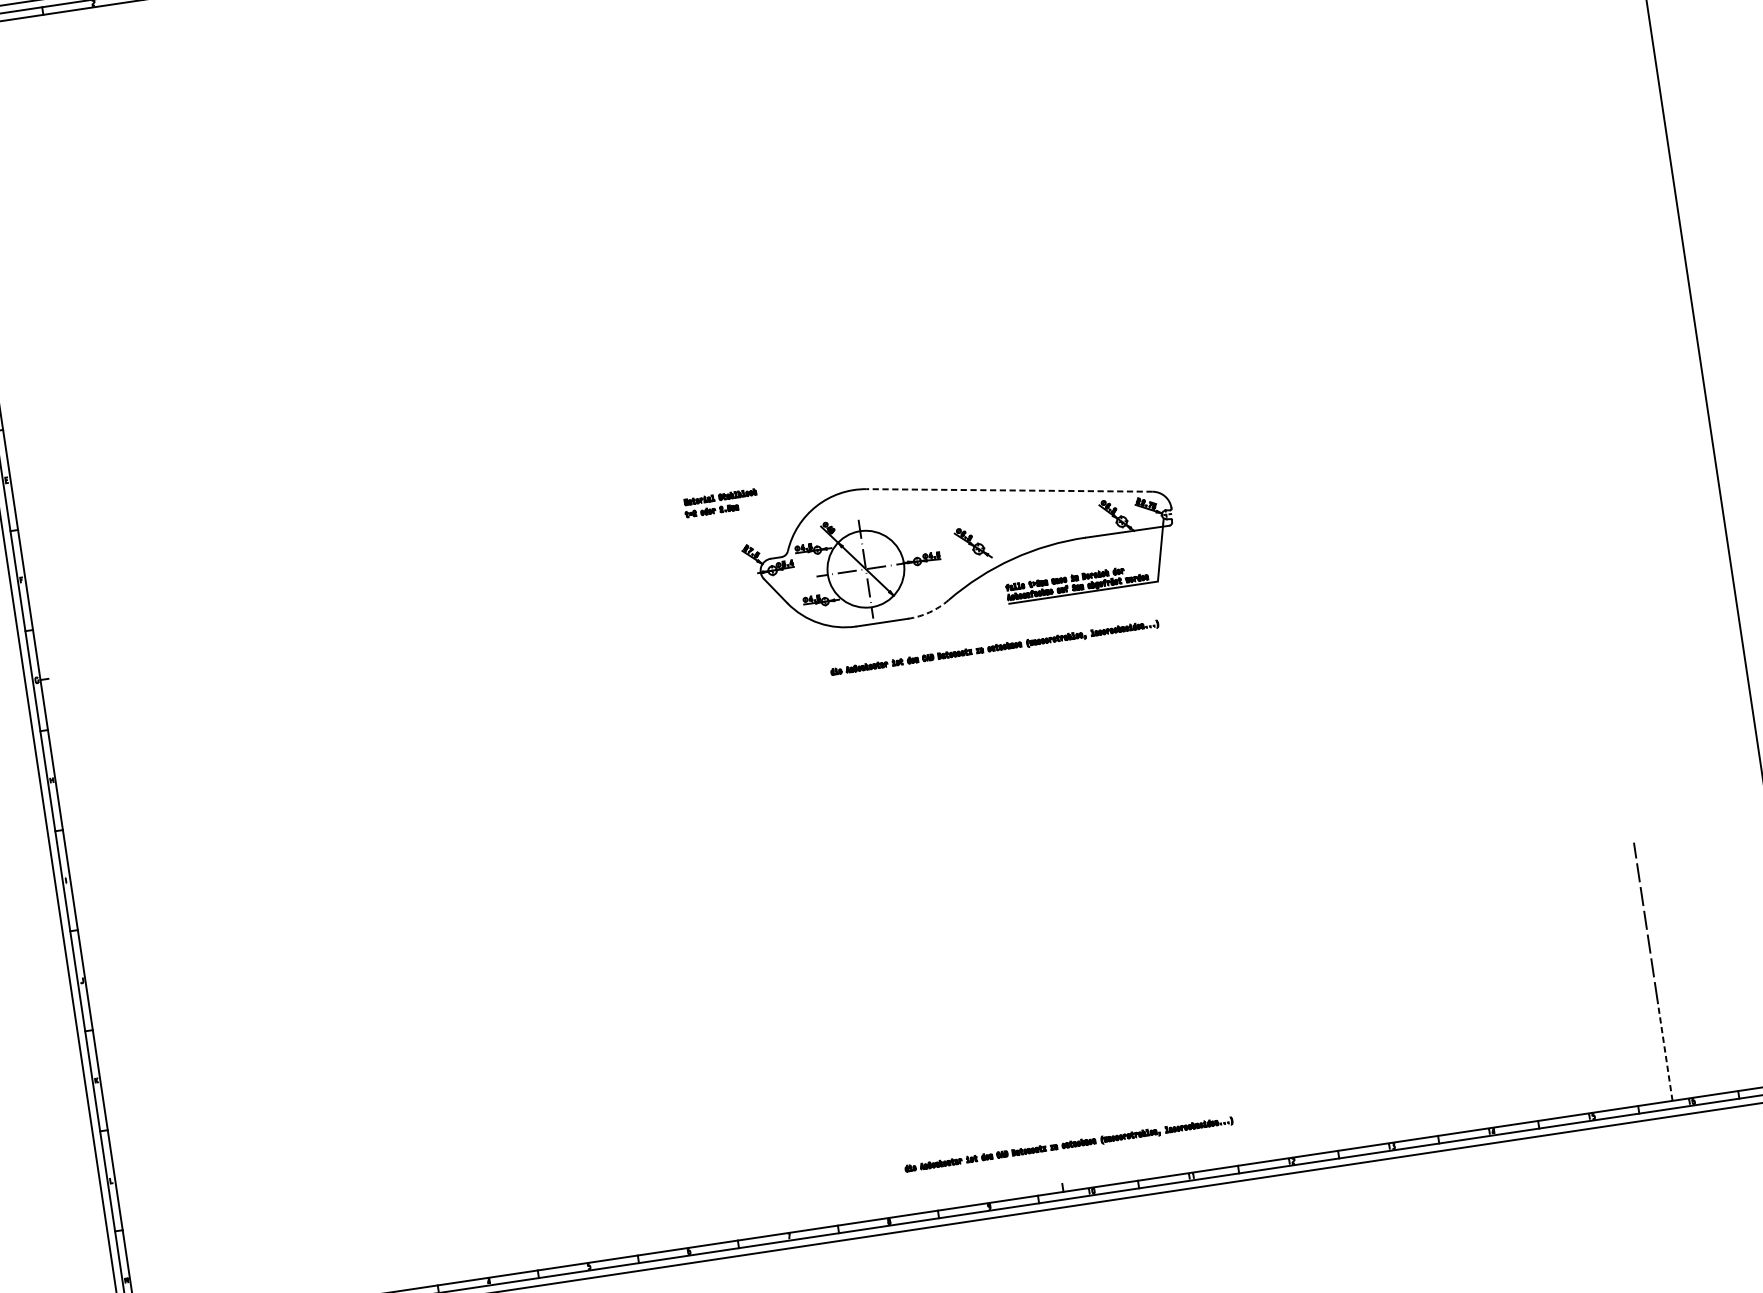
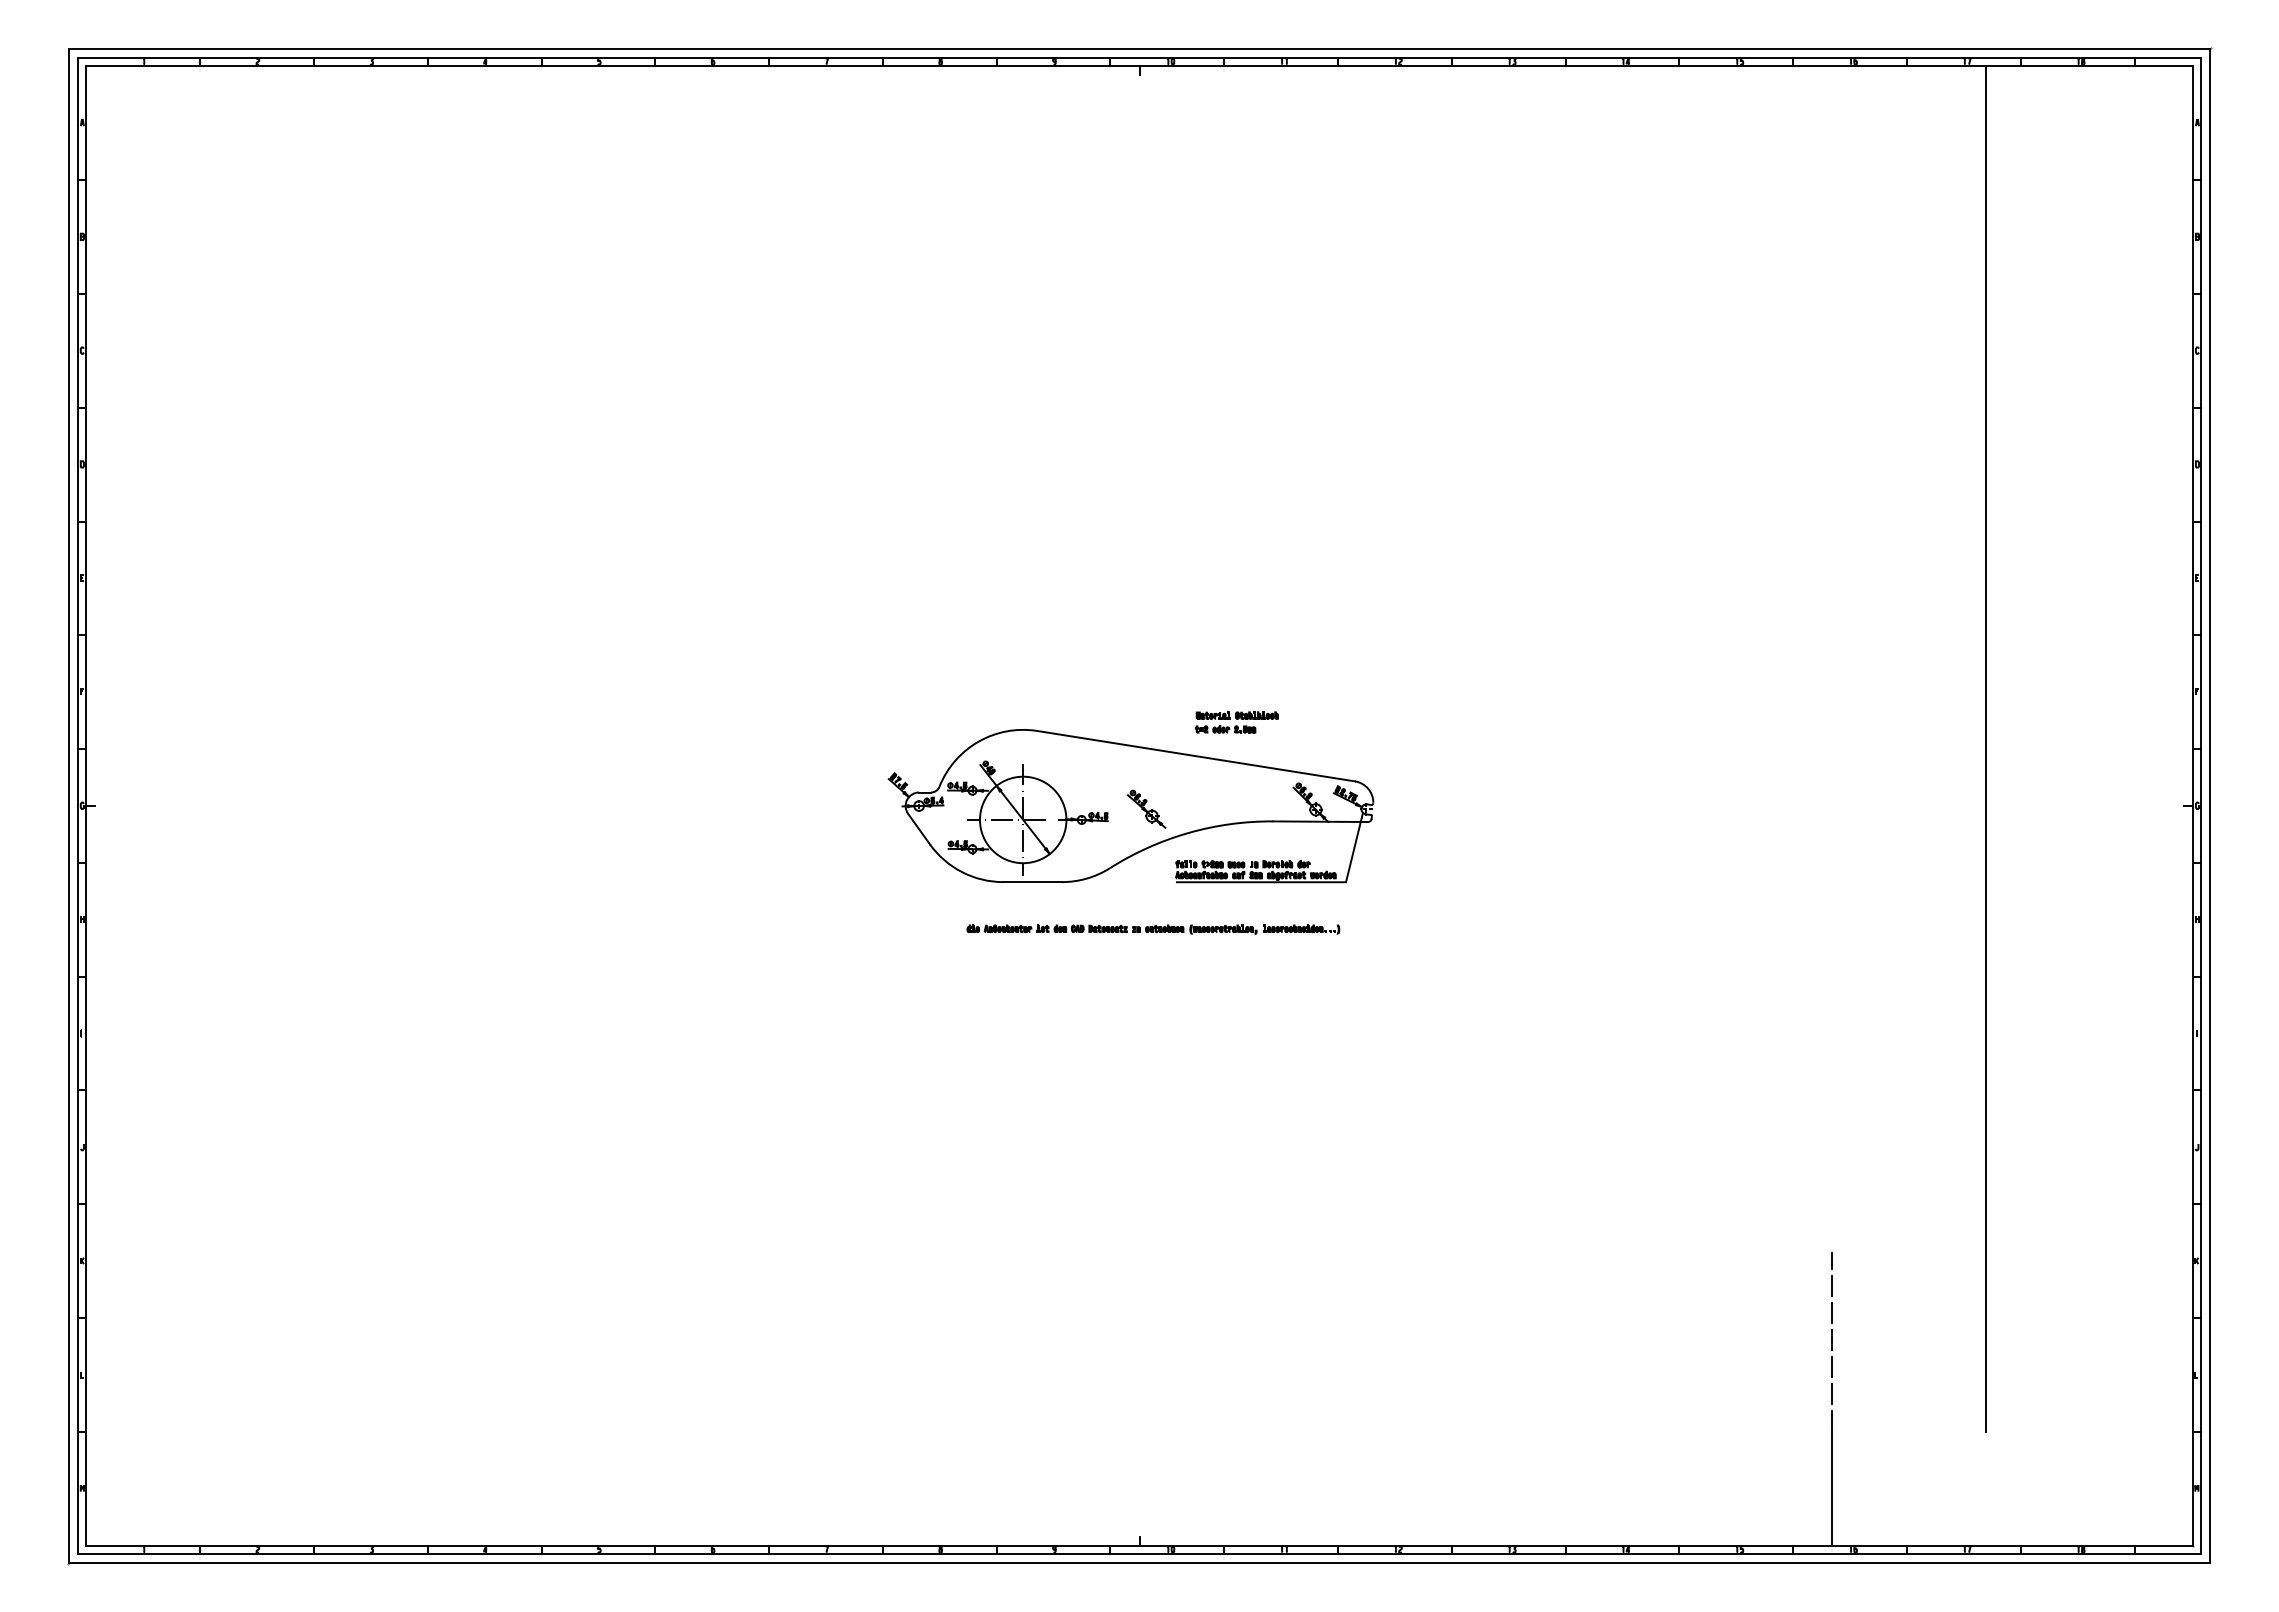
line: (1009, 490) -> (1196, 756), dashed -> solid
part: (720, 503) -> (1236, 722), moved
arc: (929, 612) -> (1086, 878), dashed -> solid
line: (1665, 1050) -> (1832, 1488), dashed -> solid
part: (1069, 1145) -> (1153, 1494), removed

